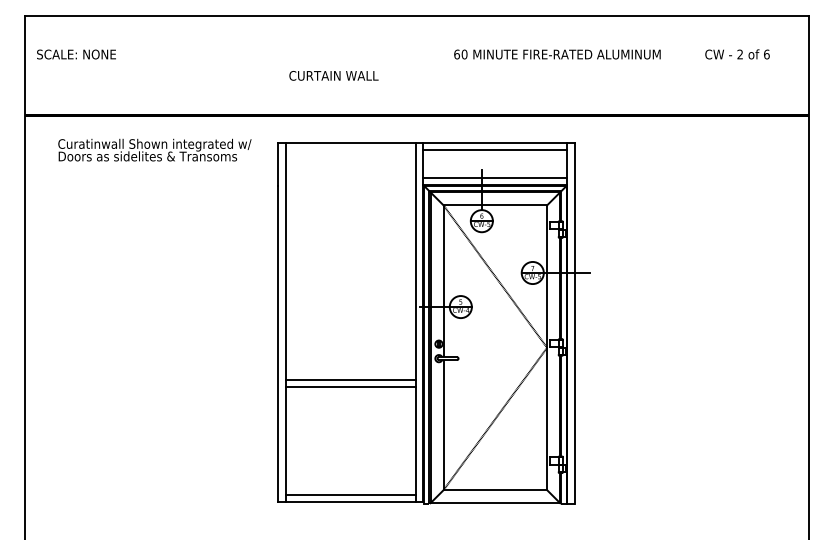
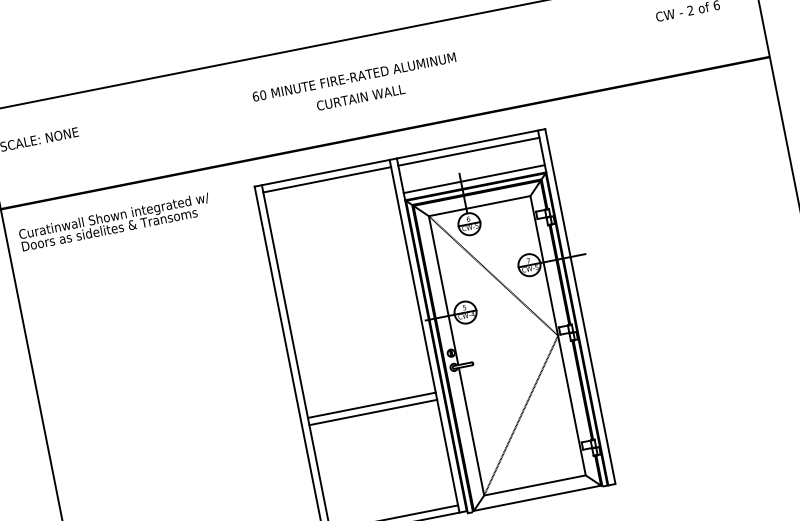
text: (557, 54) -> (354, 77), moved
text: (333, 75) -> (360, 97), moved
text: (154, 149) -> (114, 221), moved
line: (350, 149) -> (326, 179), added

